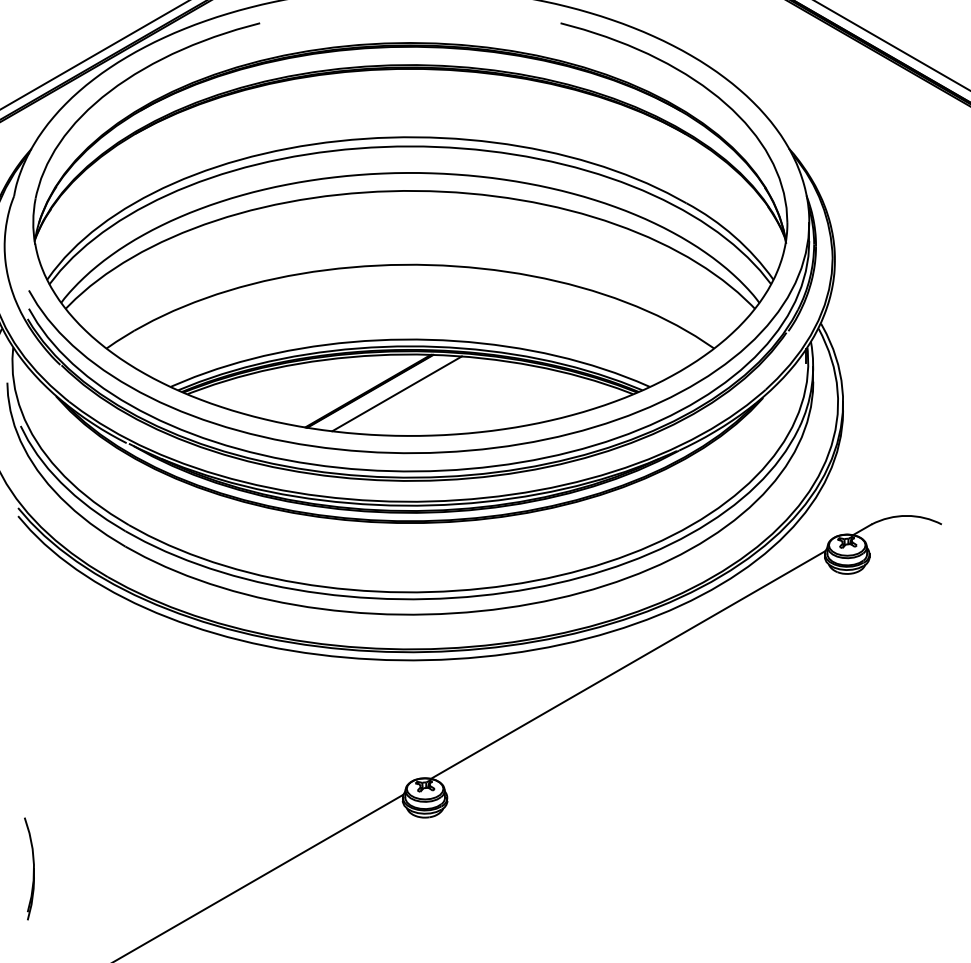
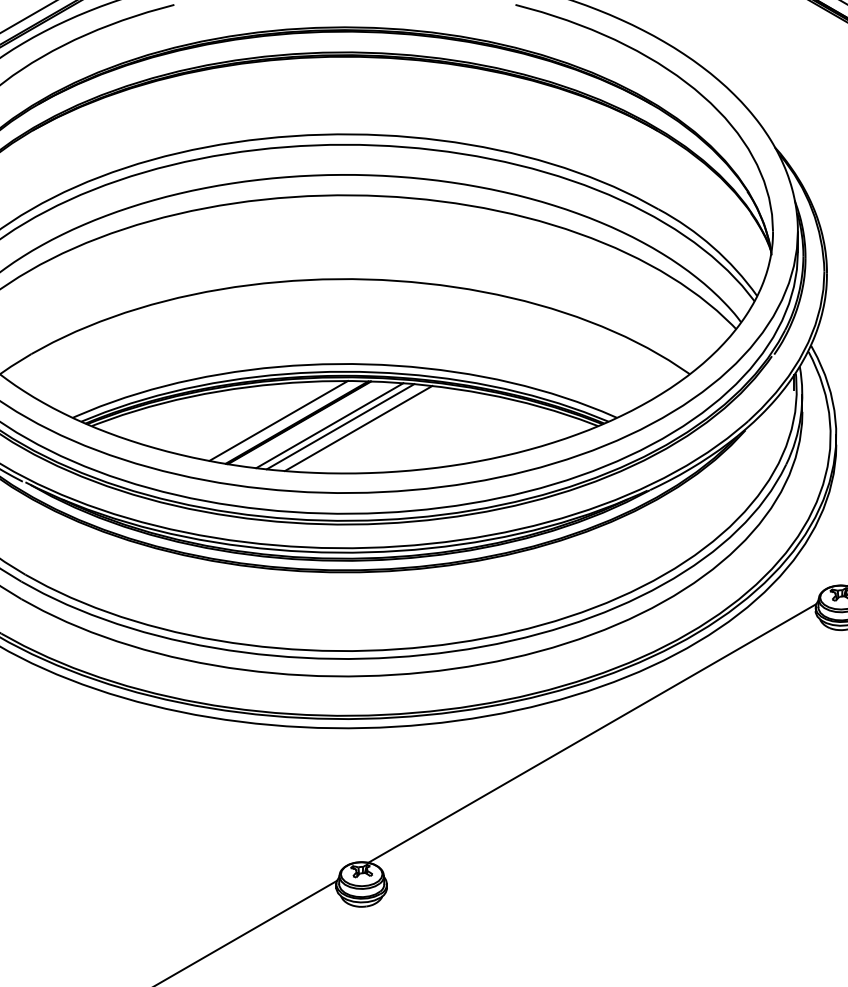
line: (352, 389) -> (279, 420), added
line: (406, 394) -> (340, 426), added
line: (422, 395) -> (358, 427), added

